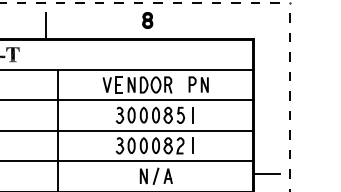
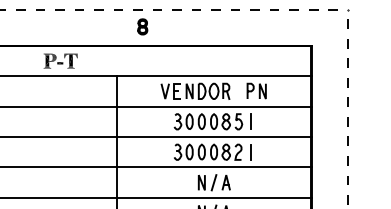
part: (147, 20) -> (142, 26), moved
line: (45, 26) -> (103, 32), removed
line: (266, 174) -> (324, 180), removed

